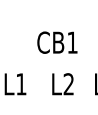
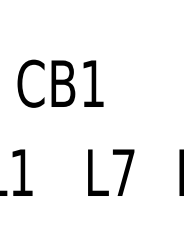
text: (57, 42) -> (60, 83), moved
text: (68, 84) -> (122, 173), L2 -> L7

